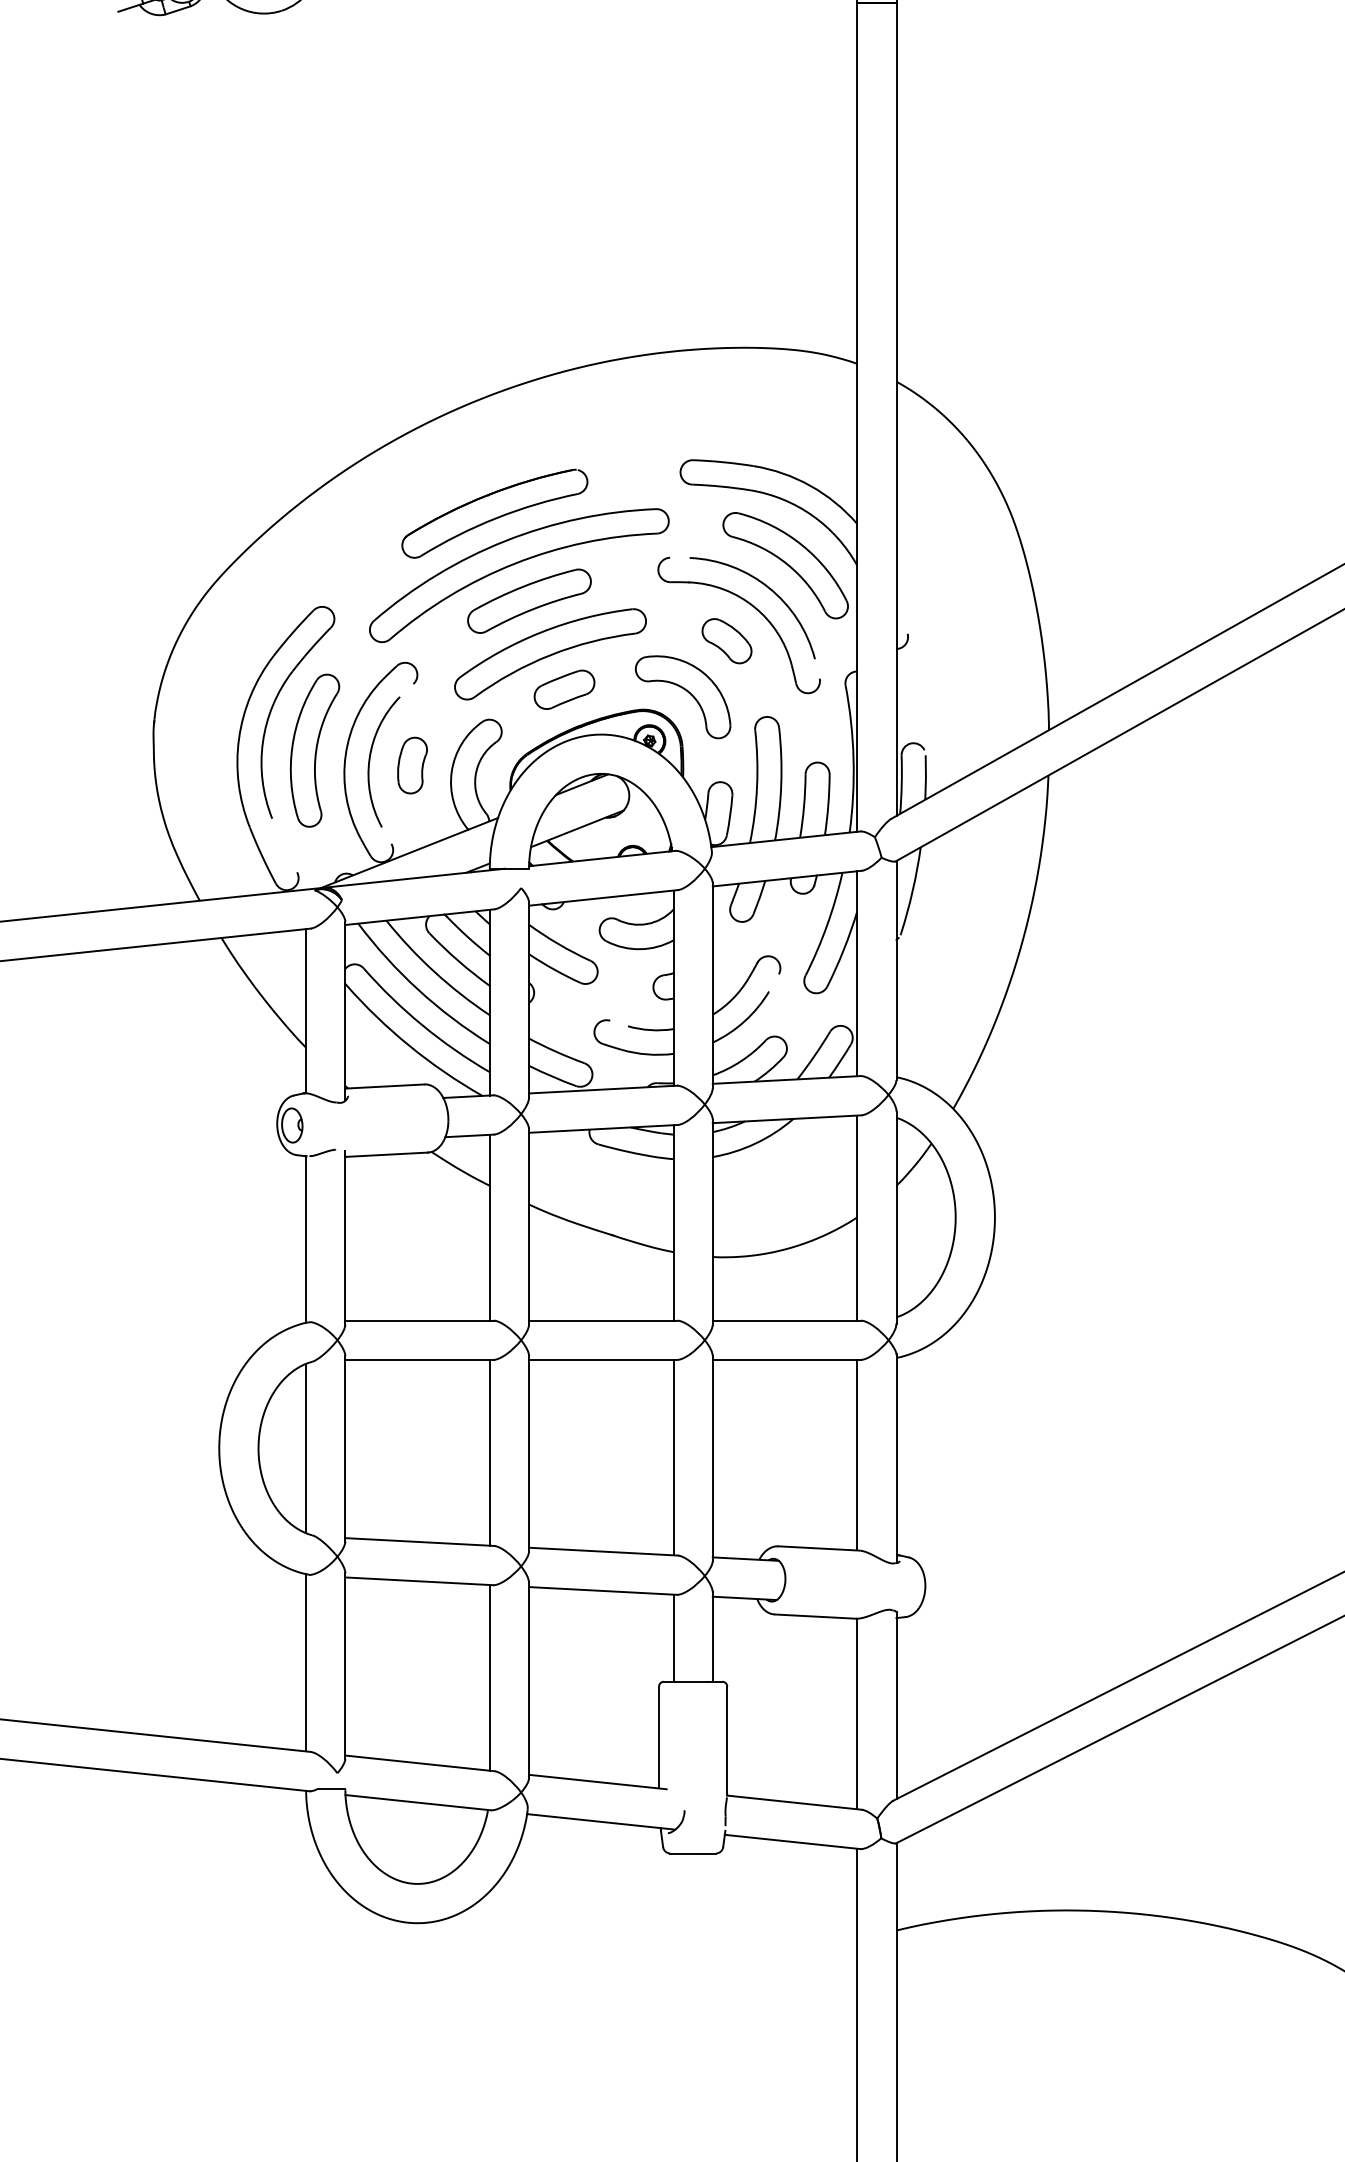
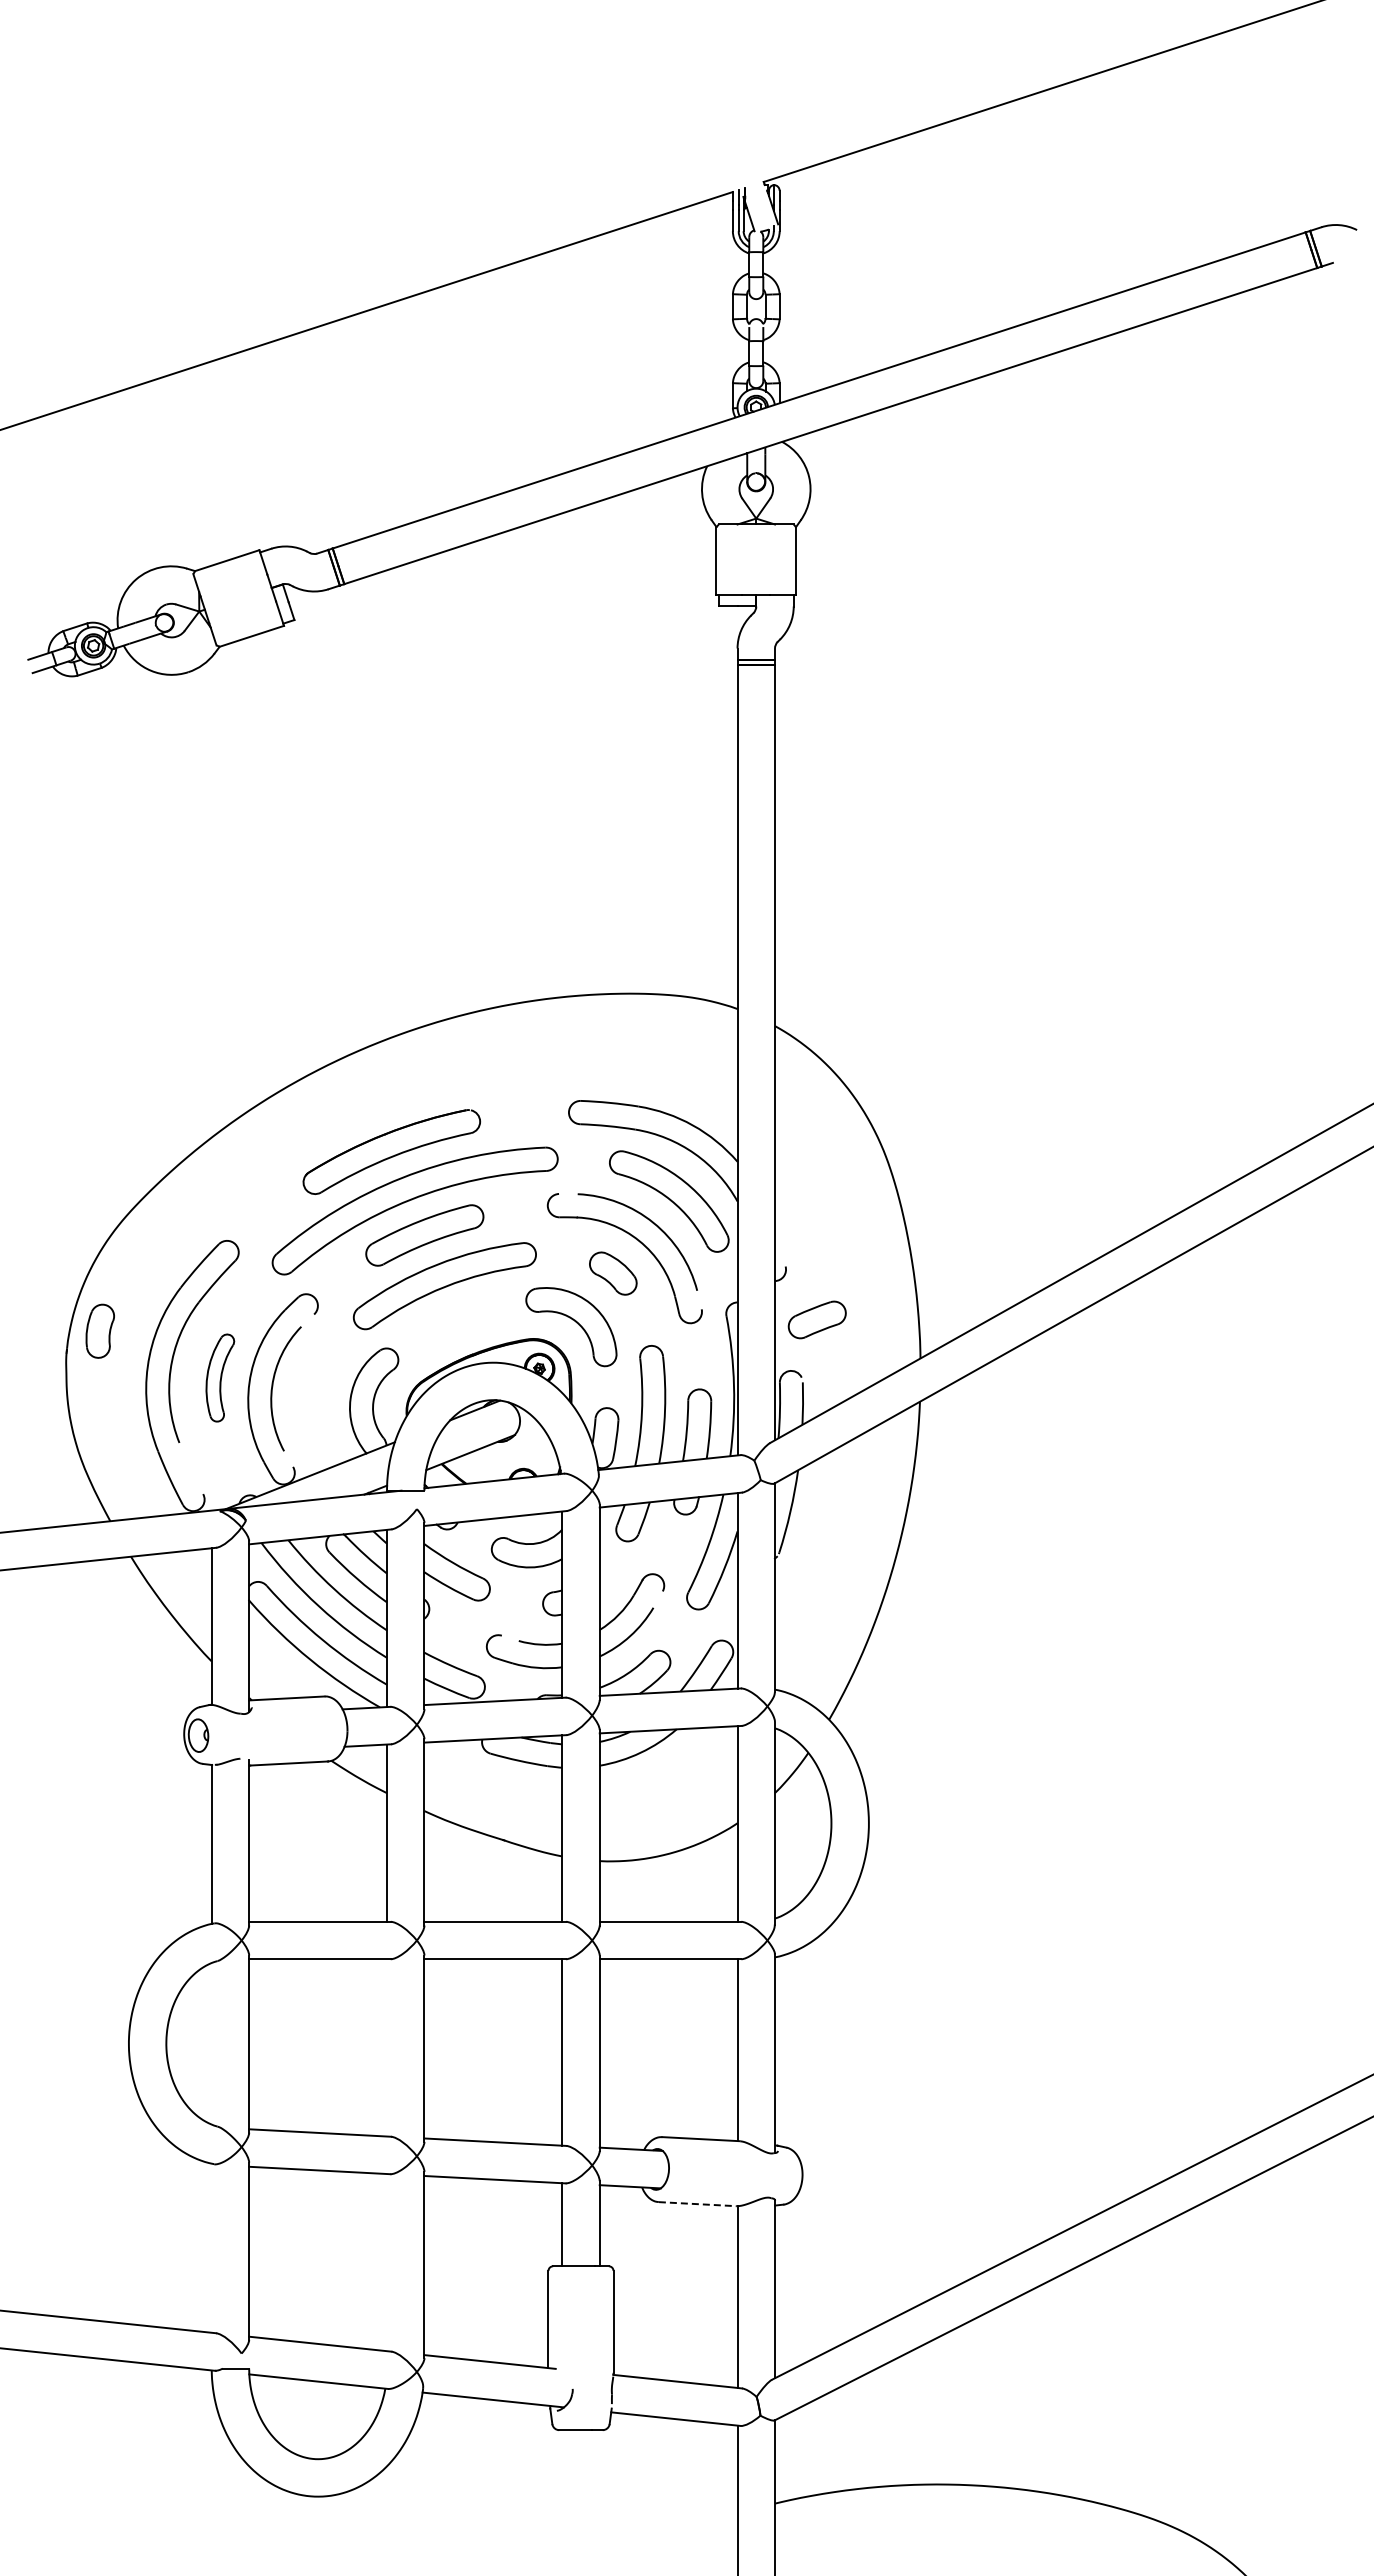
part: (563, 689) -> (816, 1319), moved
part: (315, 750) -> (220, 1377), size x0.6
part: (411, 764) -> (99, 1330), moved
line: (305, 1448) -> (211, 2043), removed
line: (490, 1452) -> (387, 2047), removed
line: (815, 1616) -> (697, 2204), solid -> dashed
line: (305, 1662) -> (211, 2247), removed
line: (490, 1677) -> (387, 2262), removed

